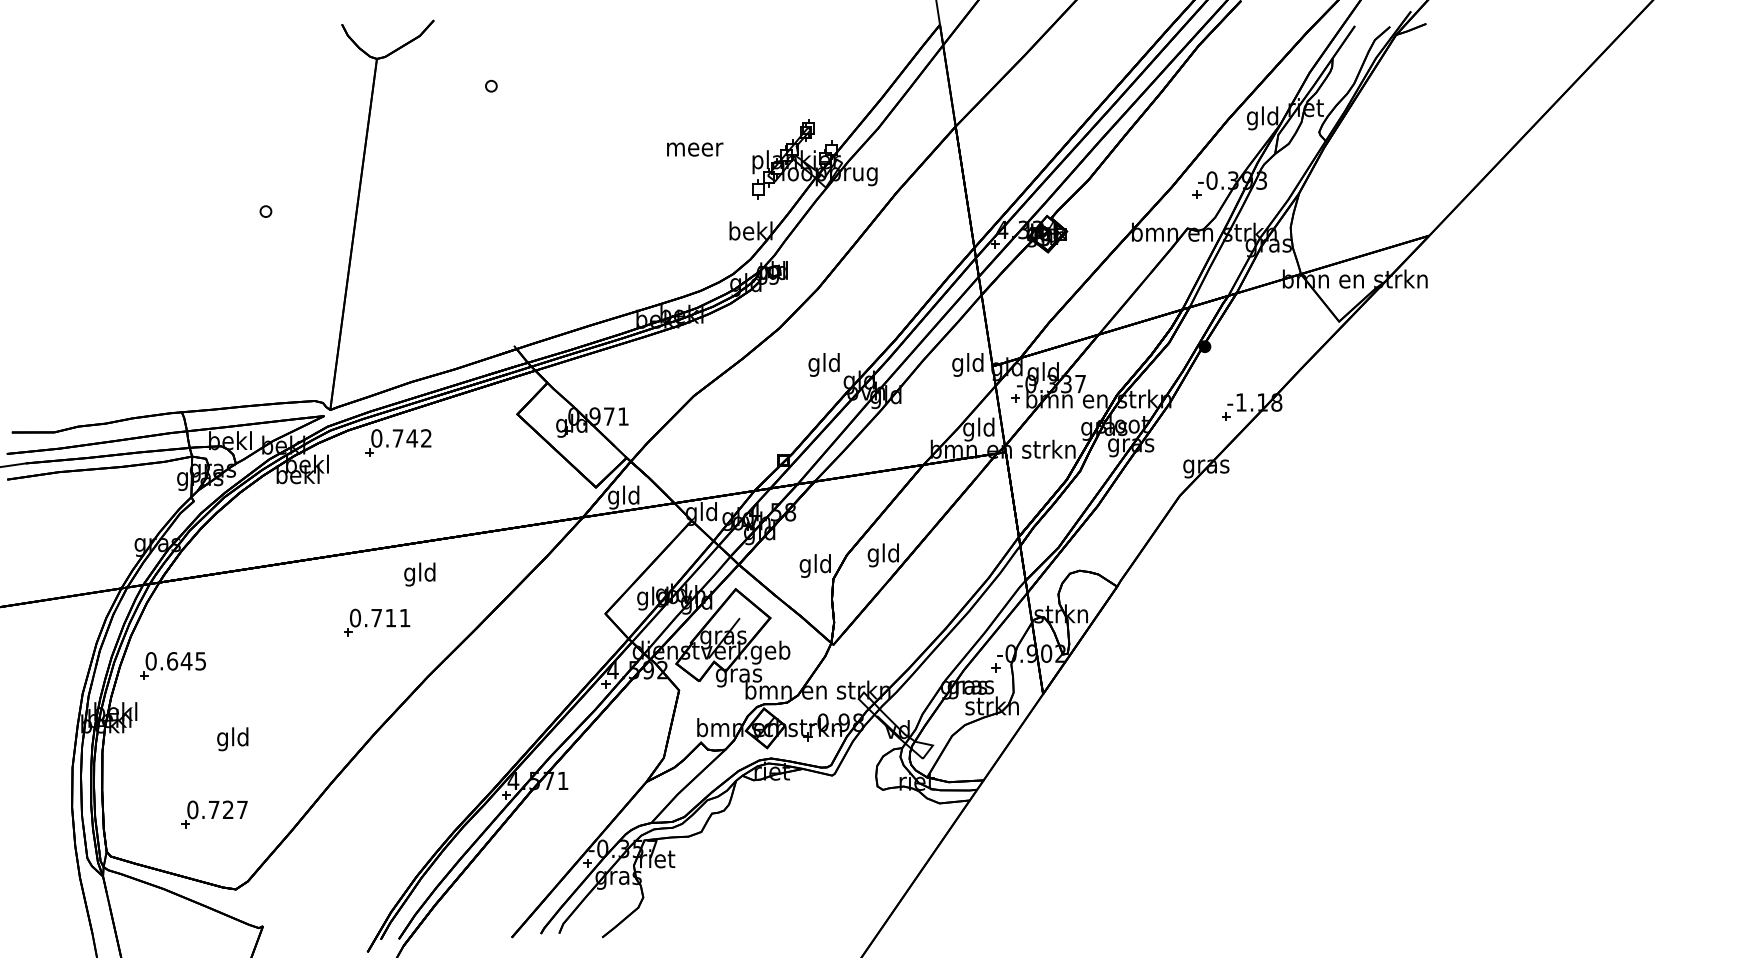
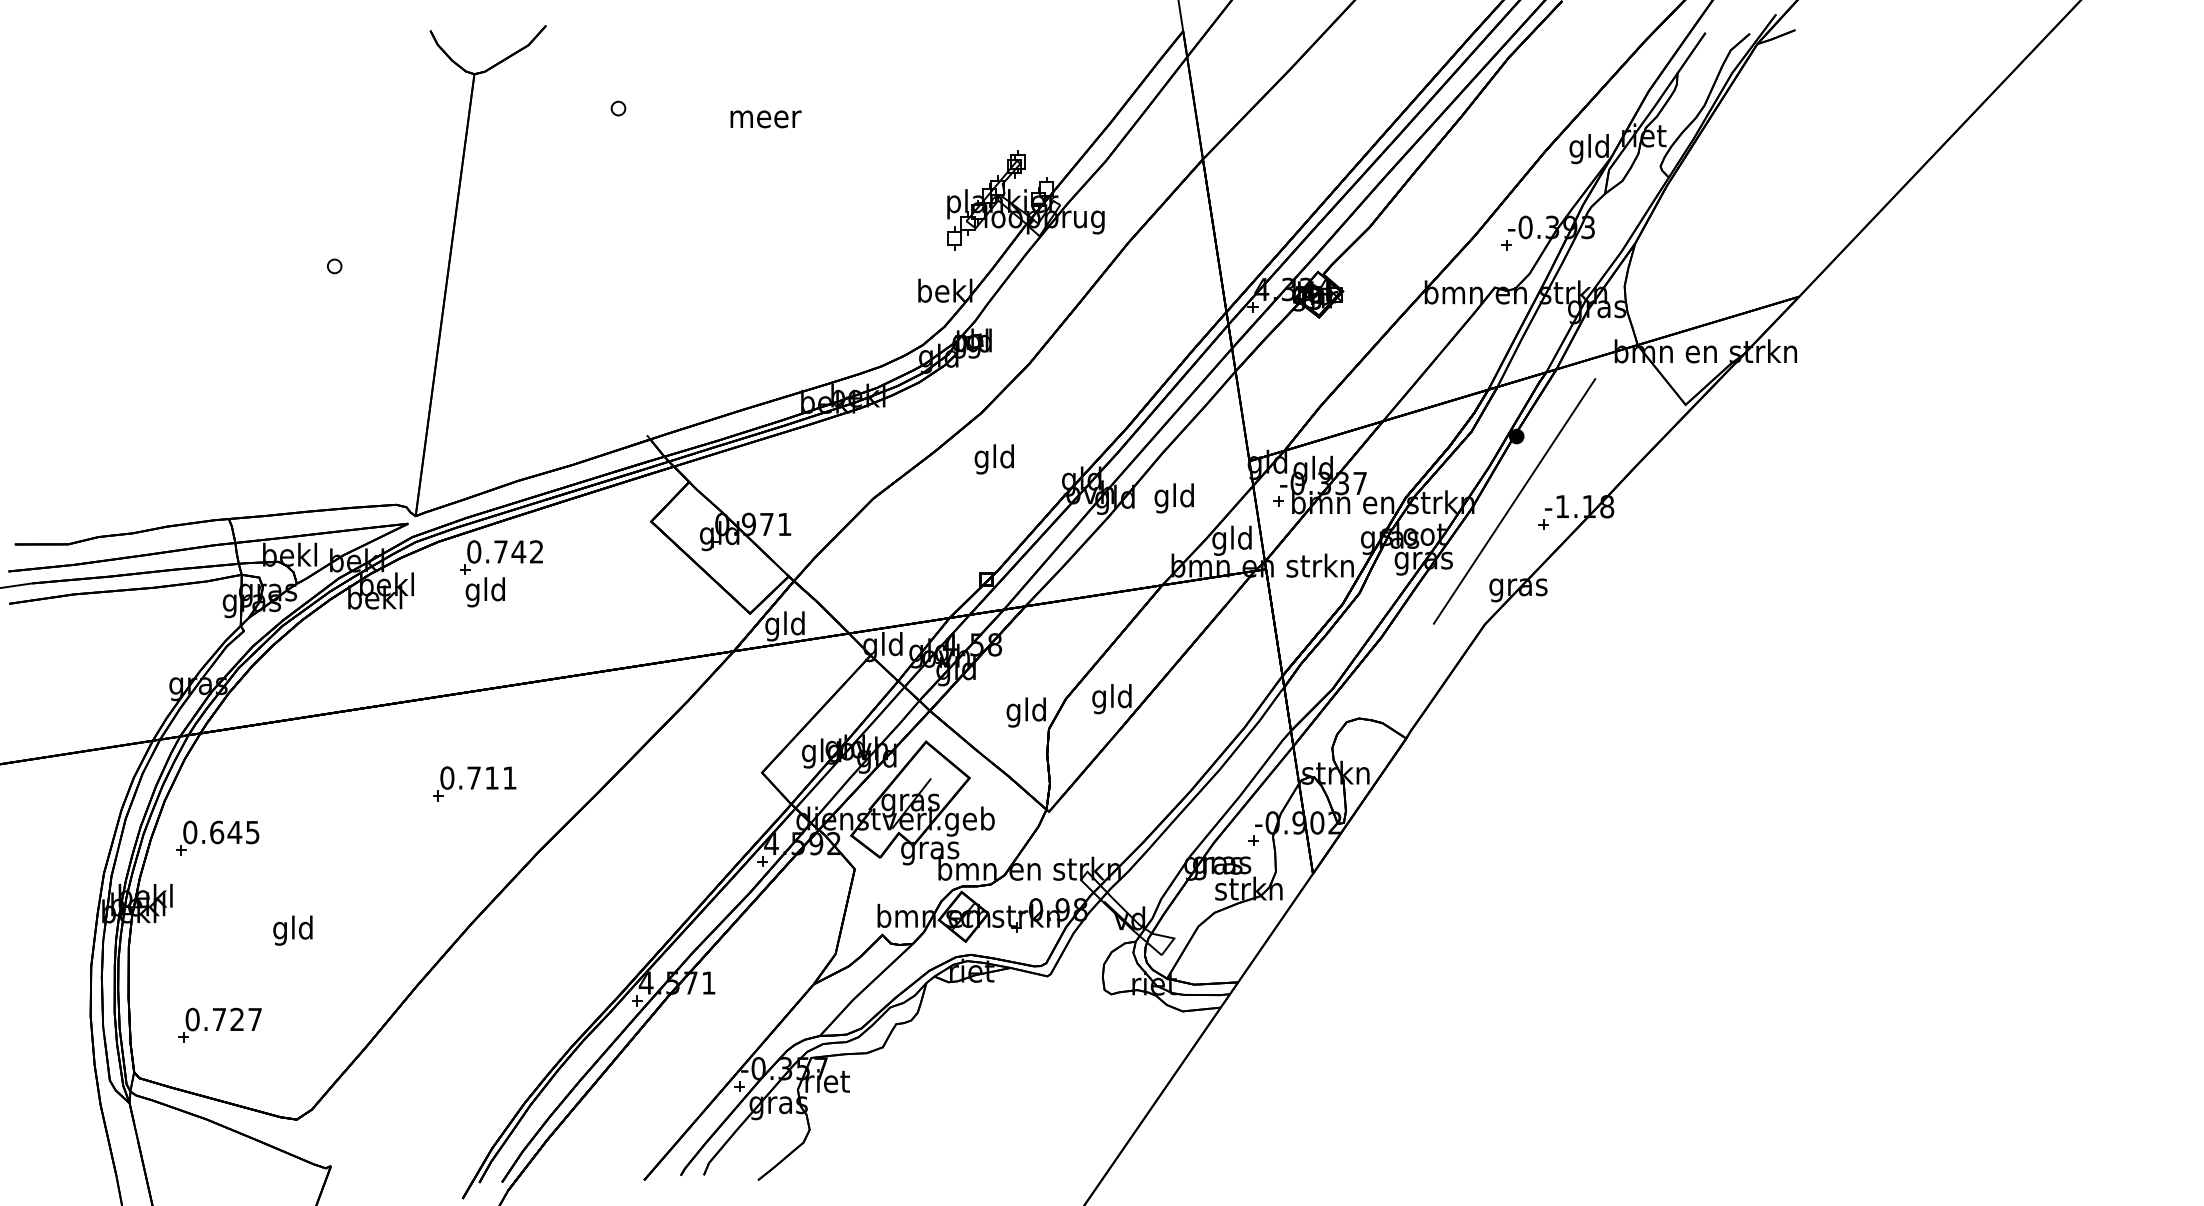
text: (694, 149) -> (765, 119), moved
text: (823, 365) -> (993, 459), moved
text: (967, 365) -> (1173, 498), moved
line: (1203, 398) -> (1514, 501), added
text: (419, 574) -> (484, 592), moved
part: (214, 813) -> (219, 1024), moved

